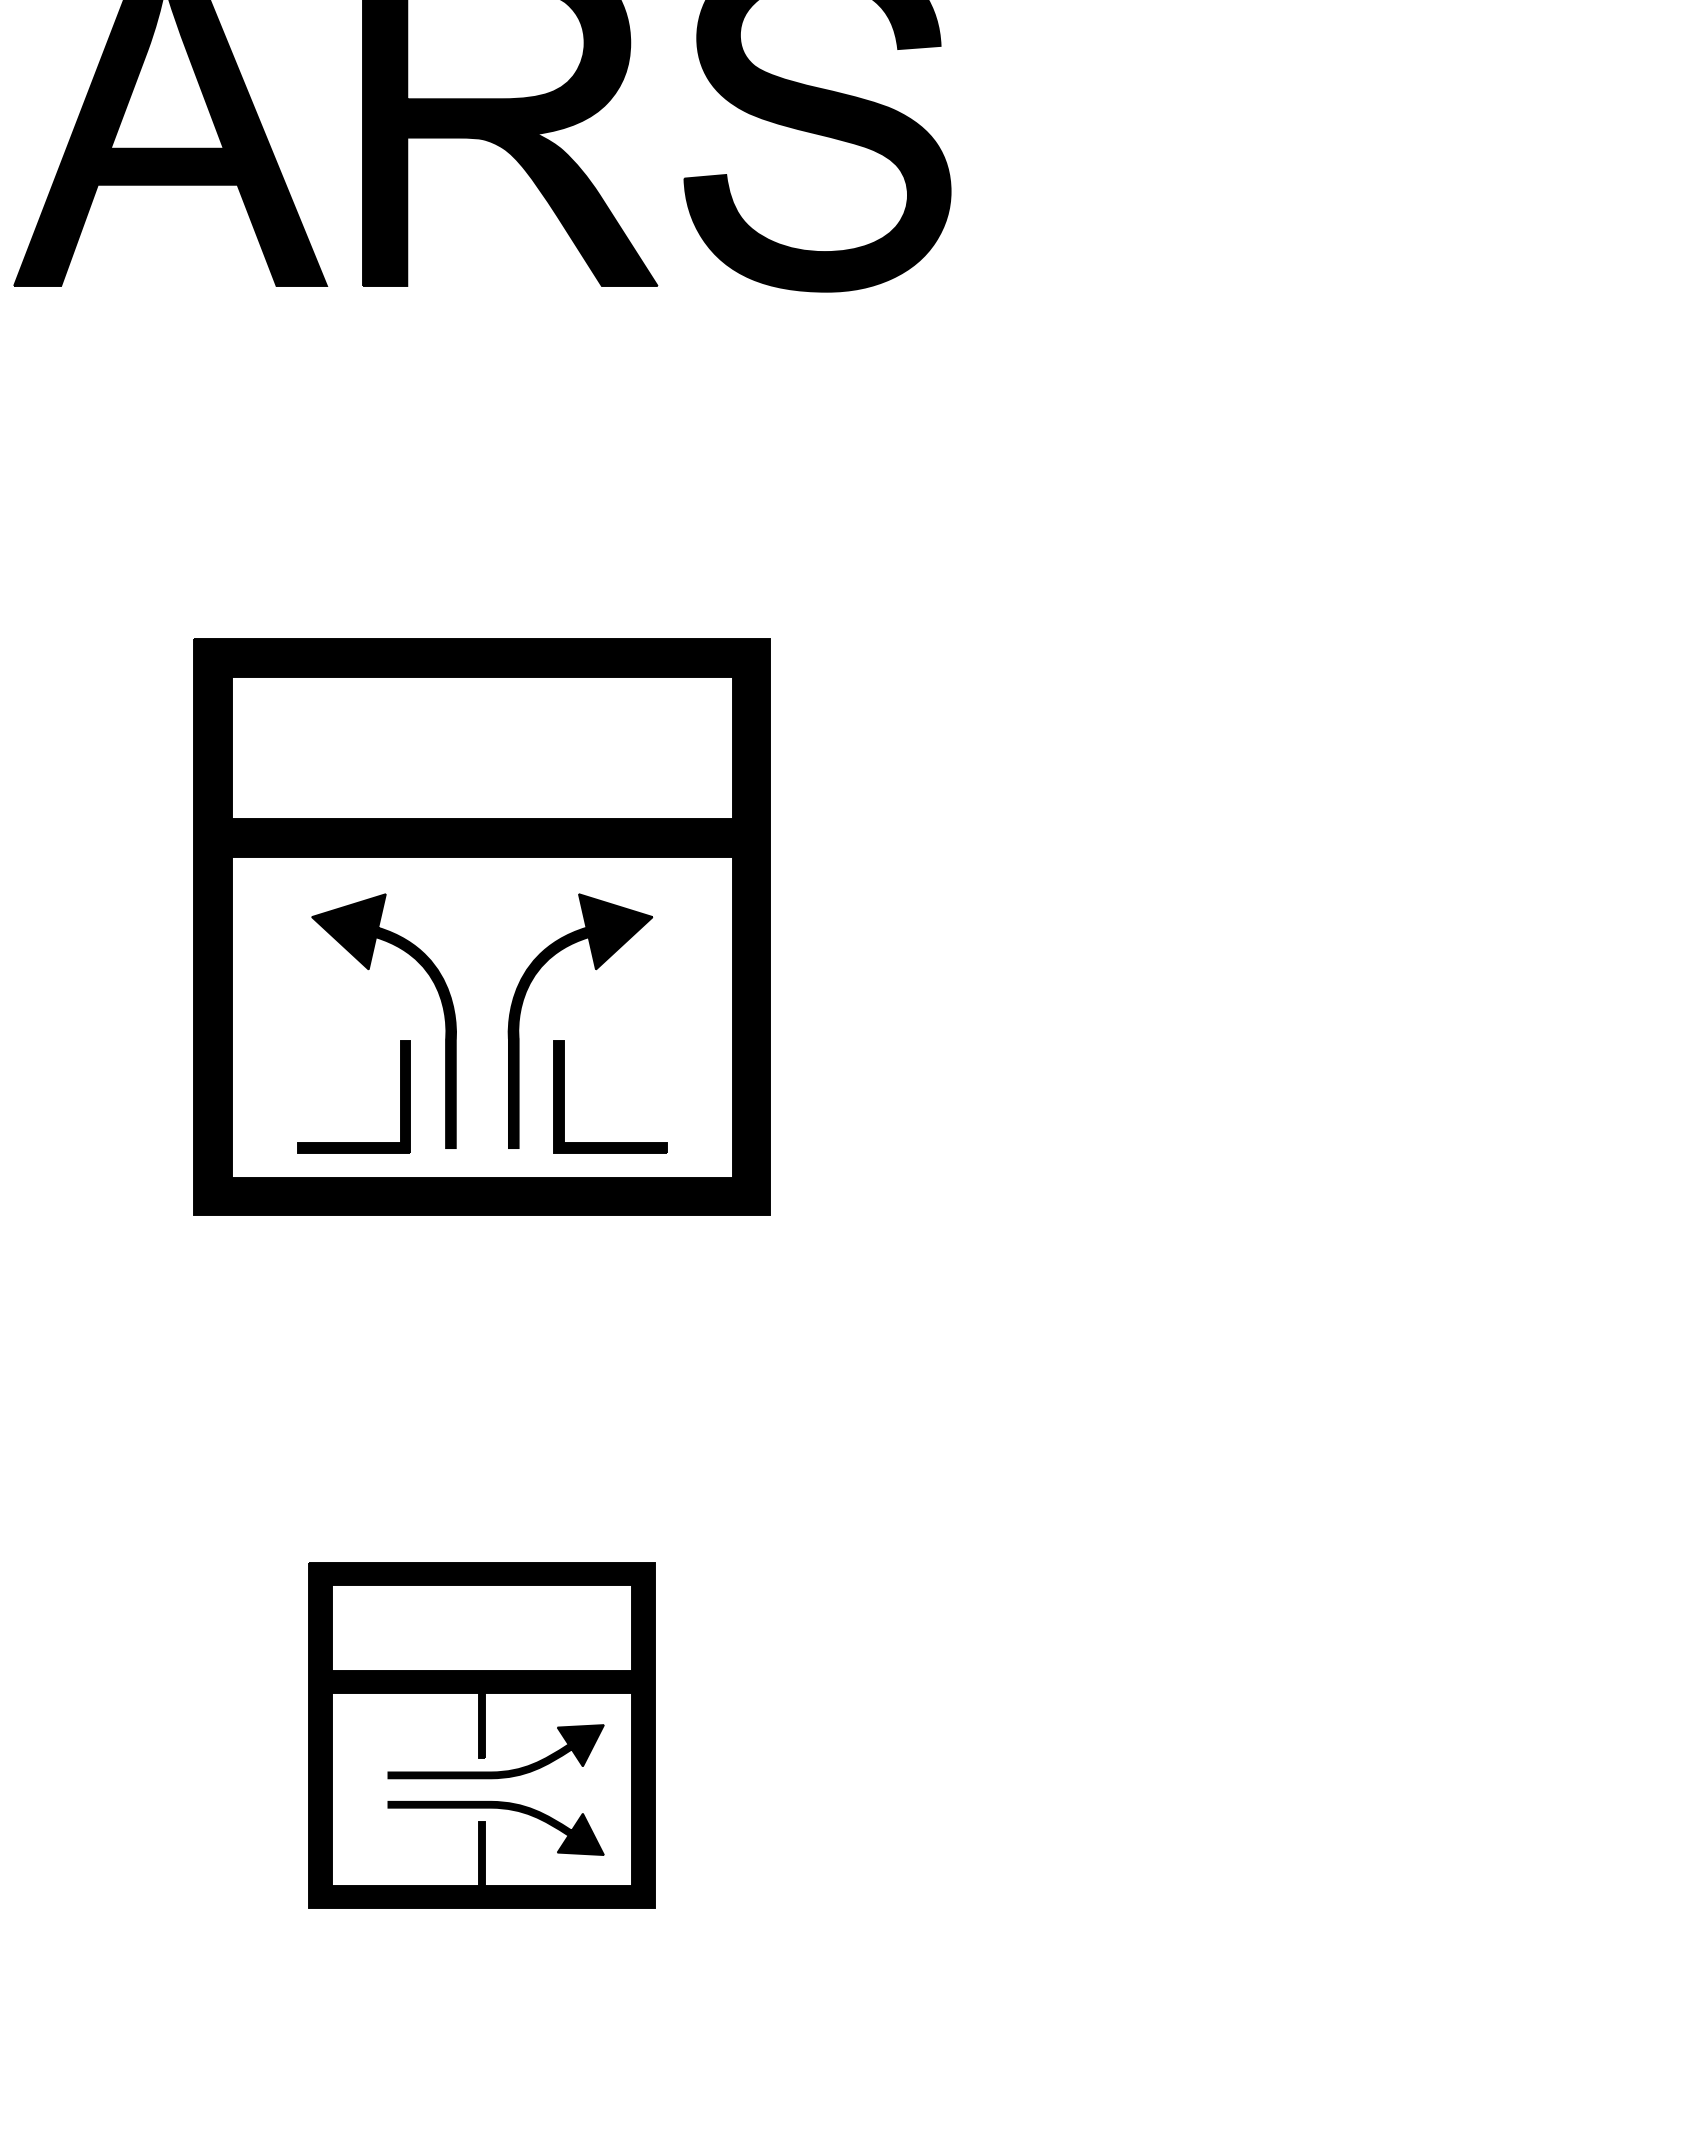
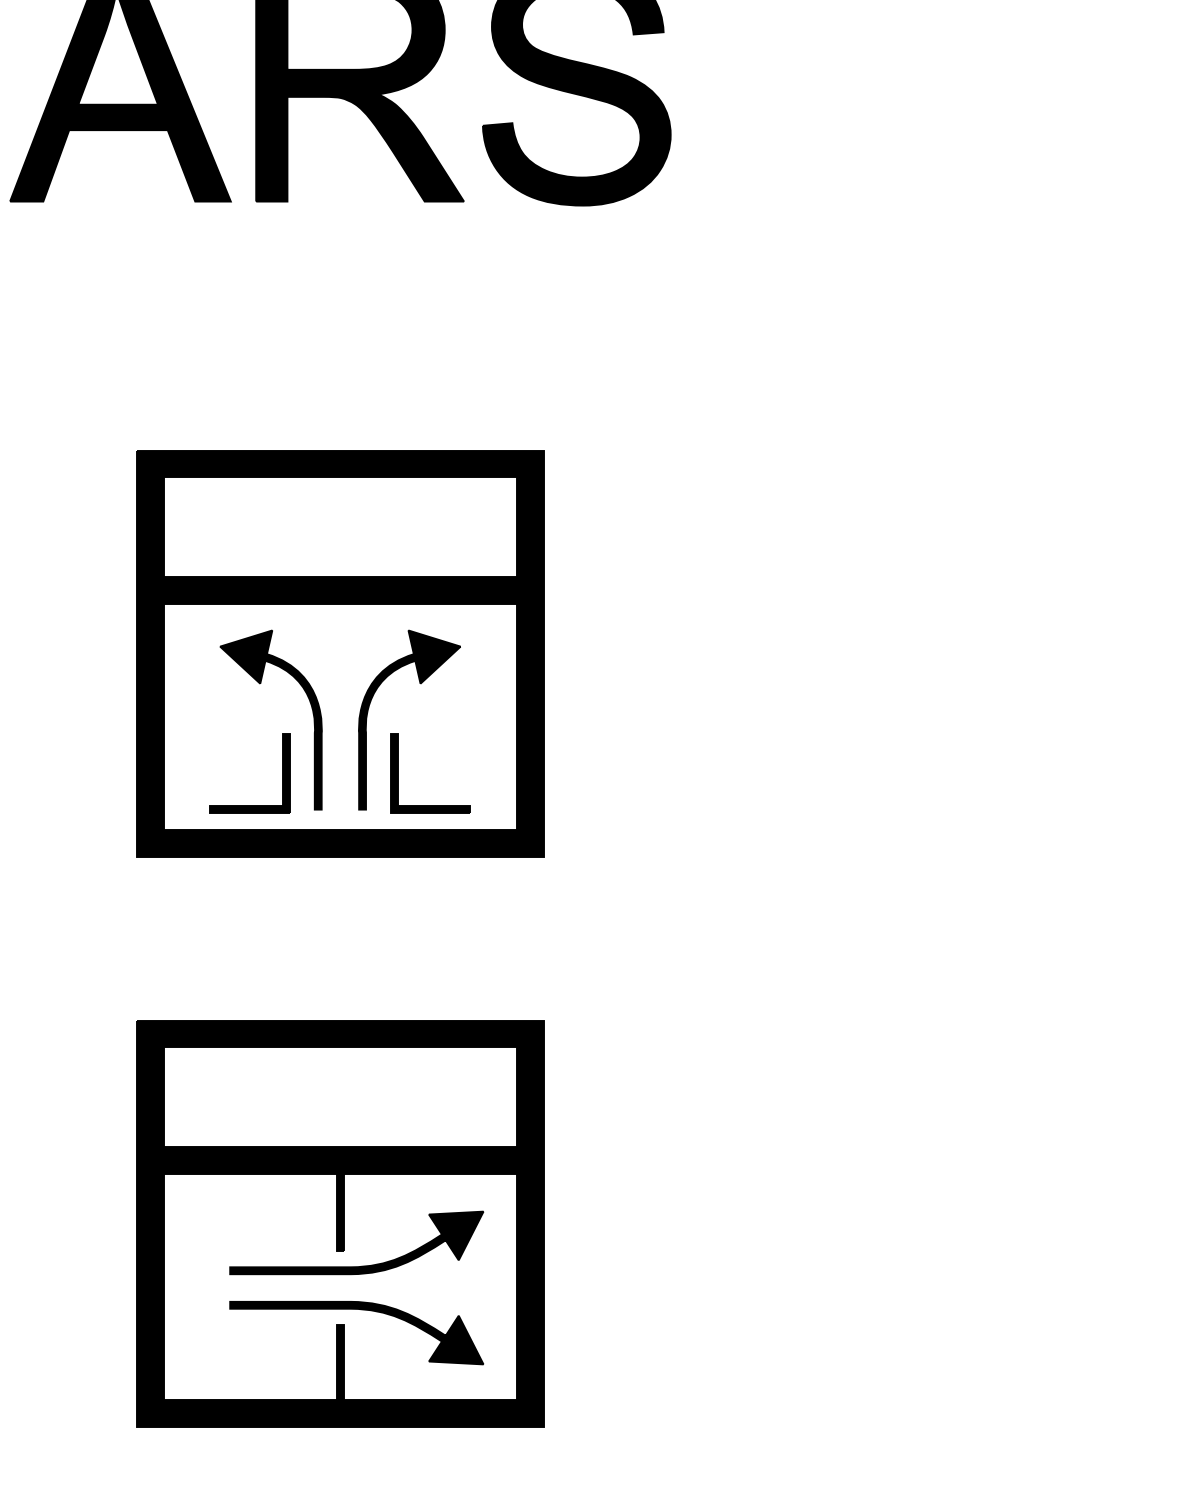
part: (481, 1735) -> (339, 1223), size x1.67

